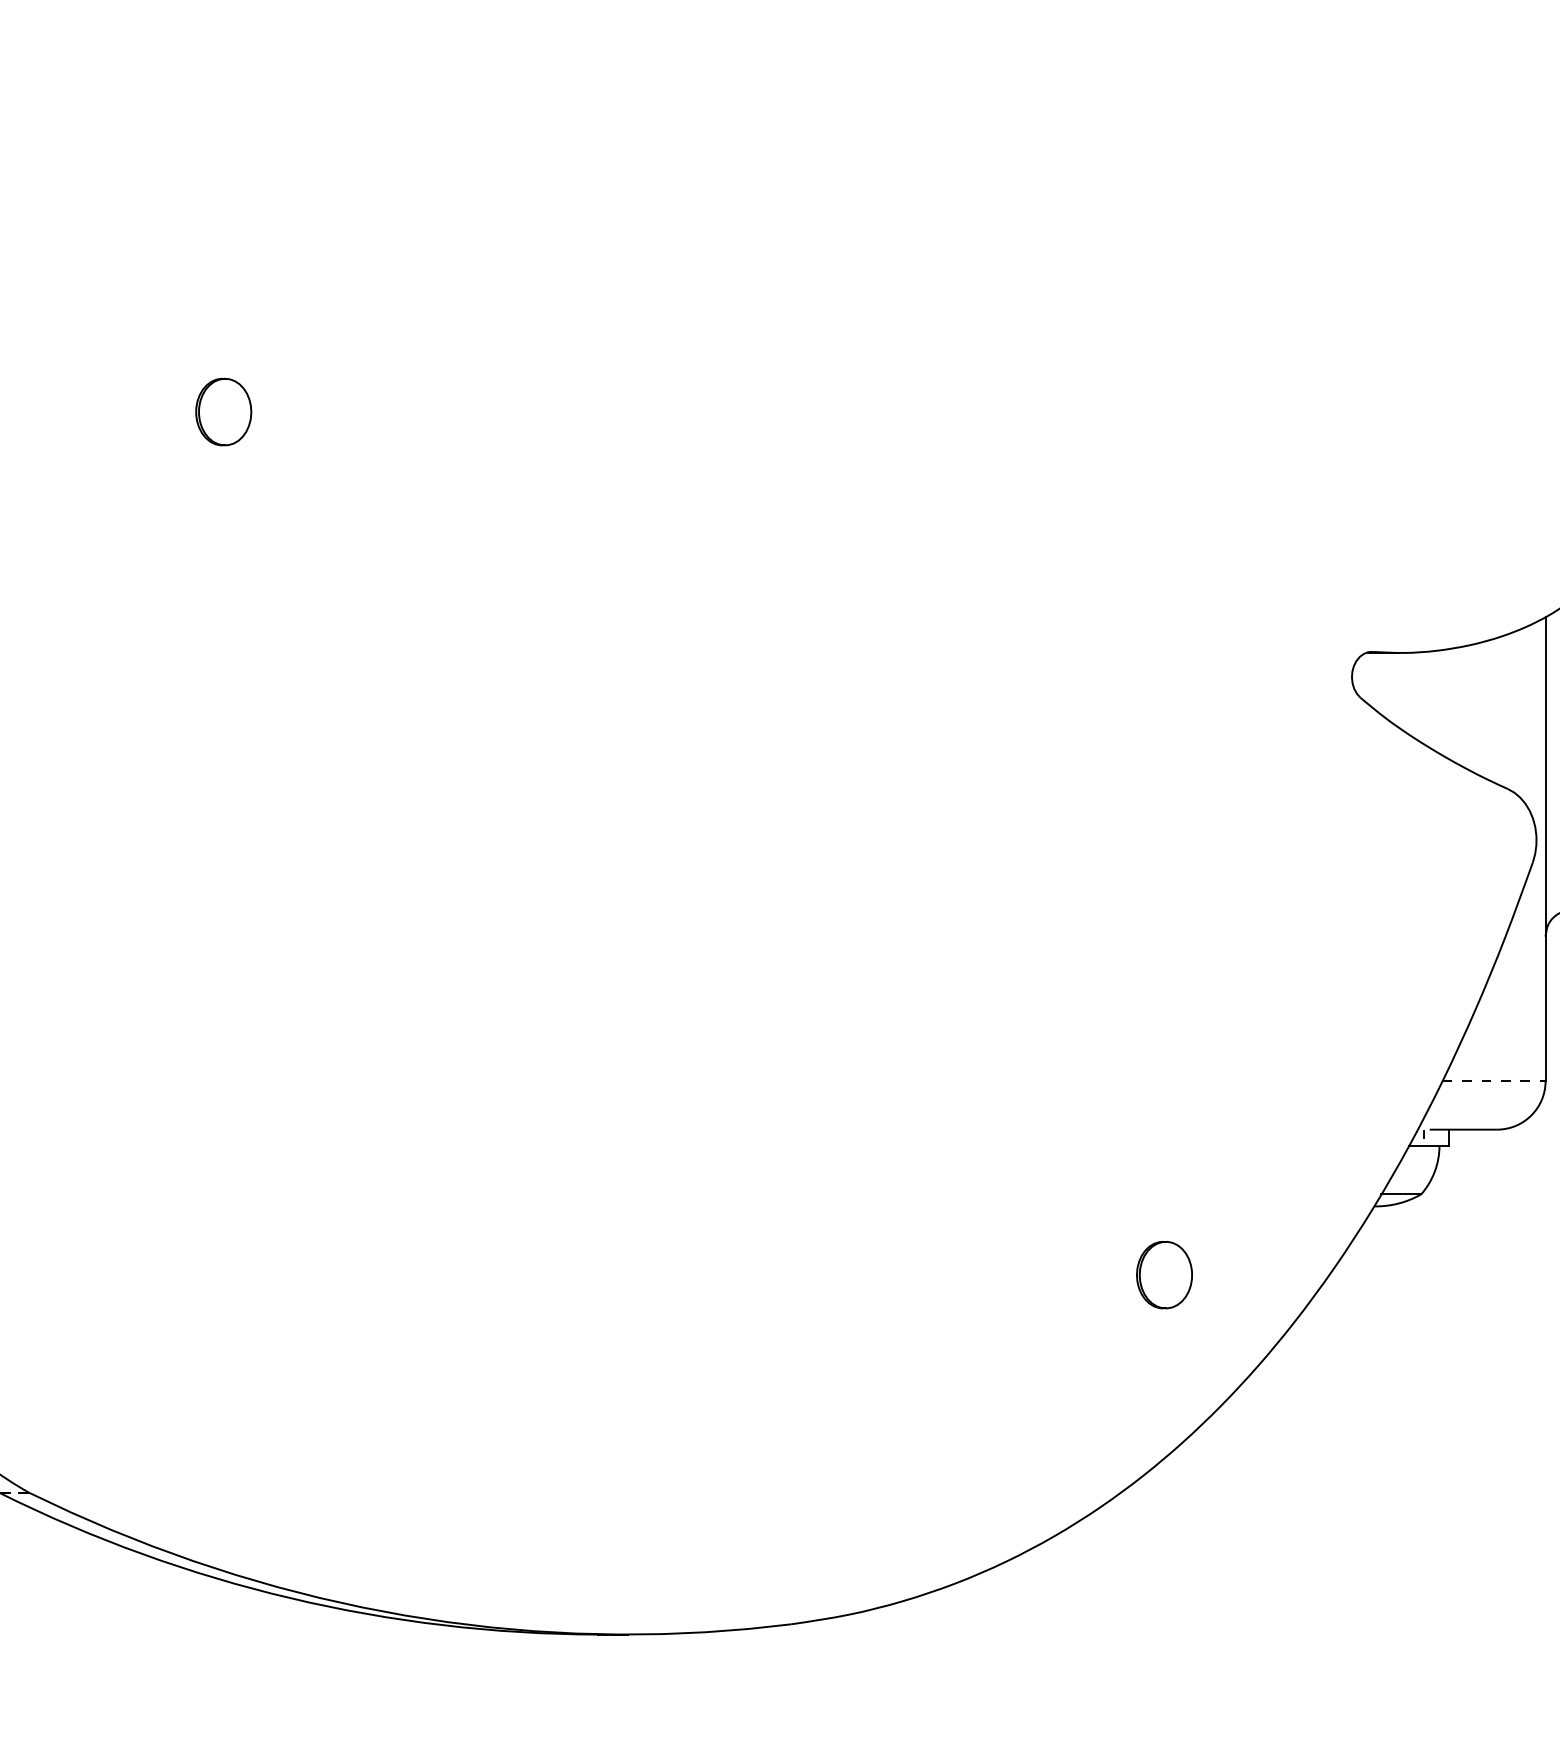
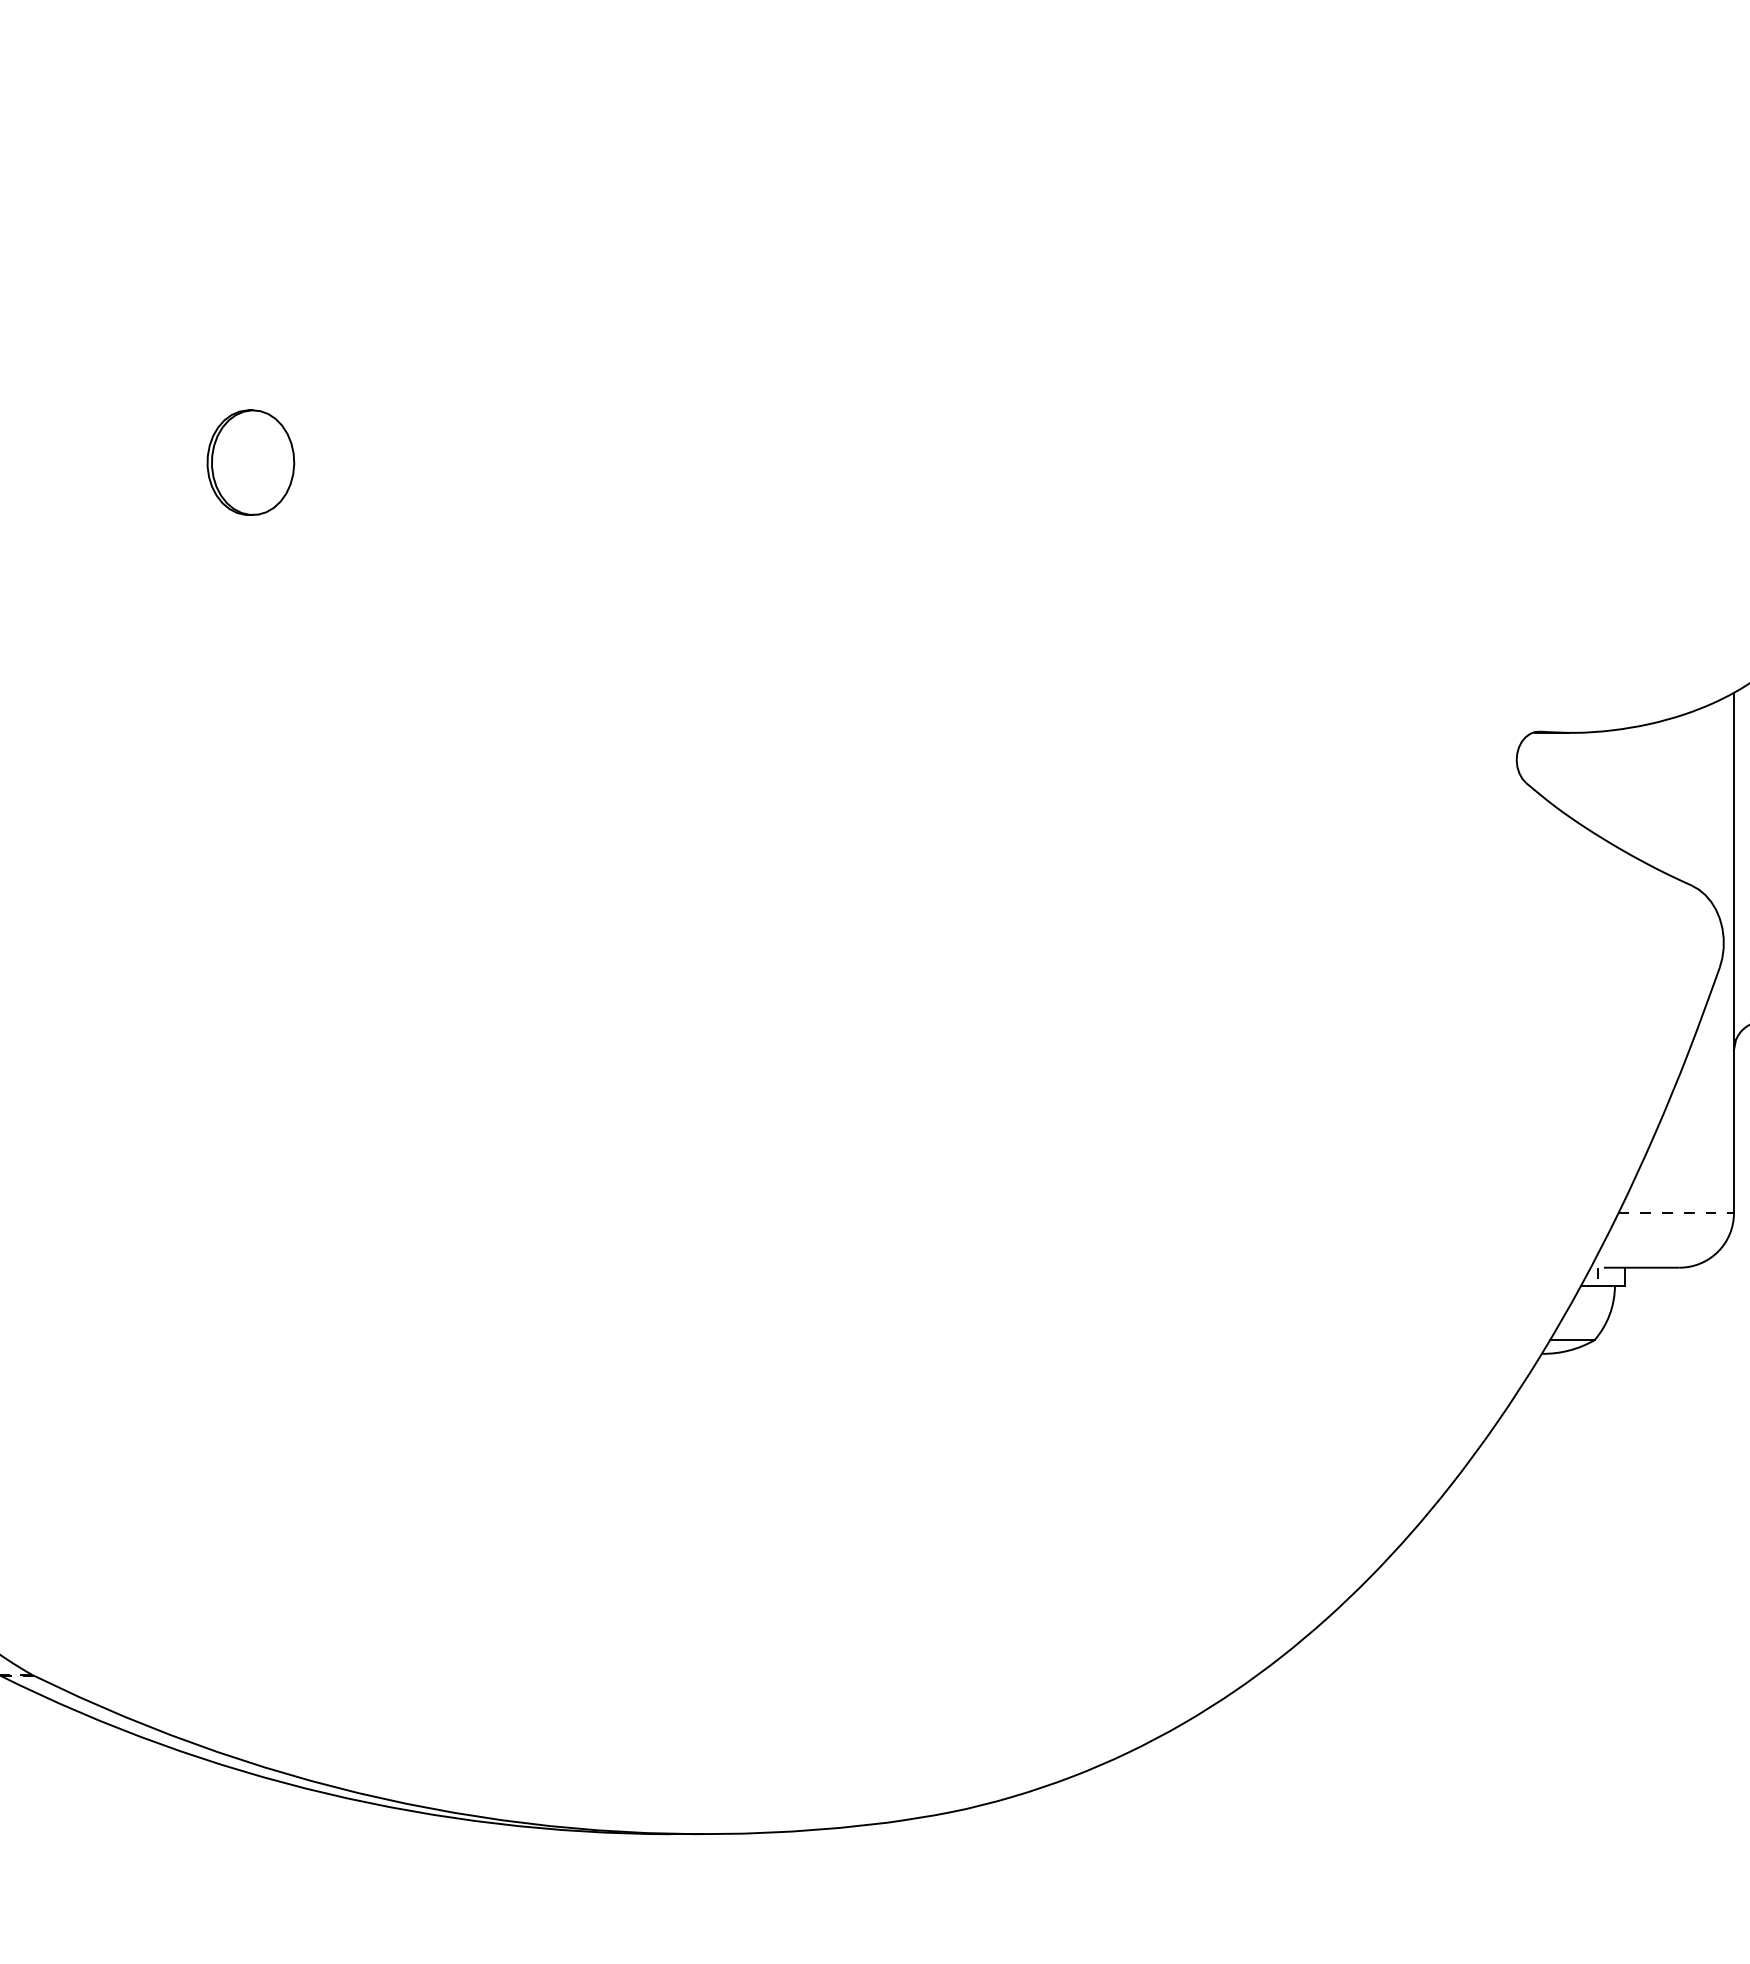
part: (223, 411) -> (250, 462), size x1.4
part: (1164, 1274) -> (1306, 1430), removed

